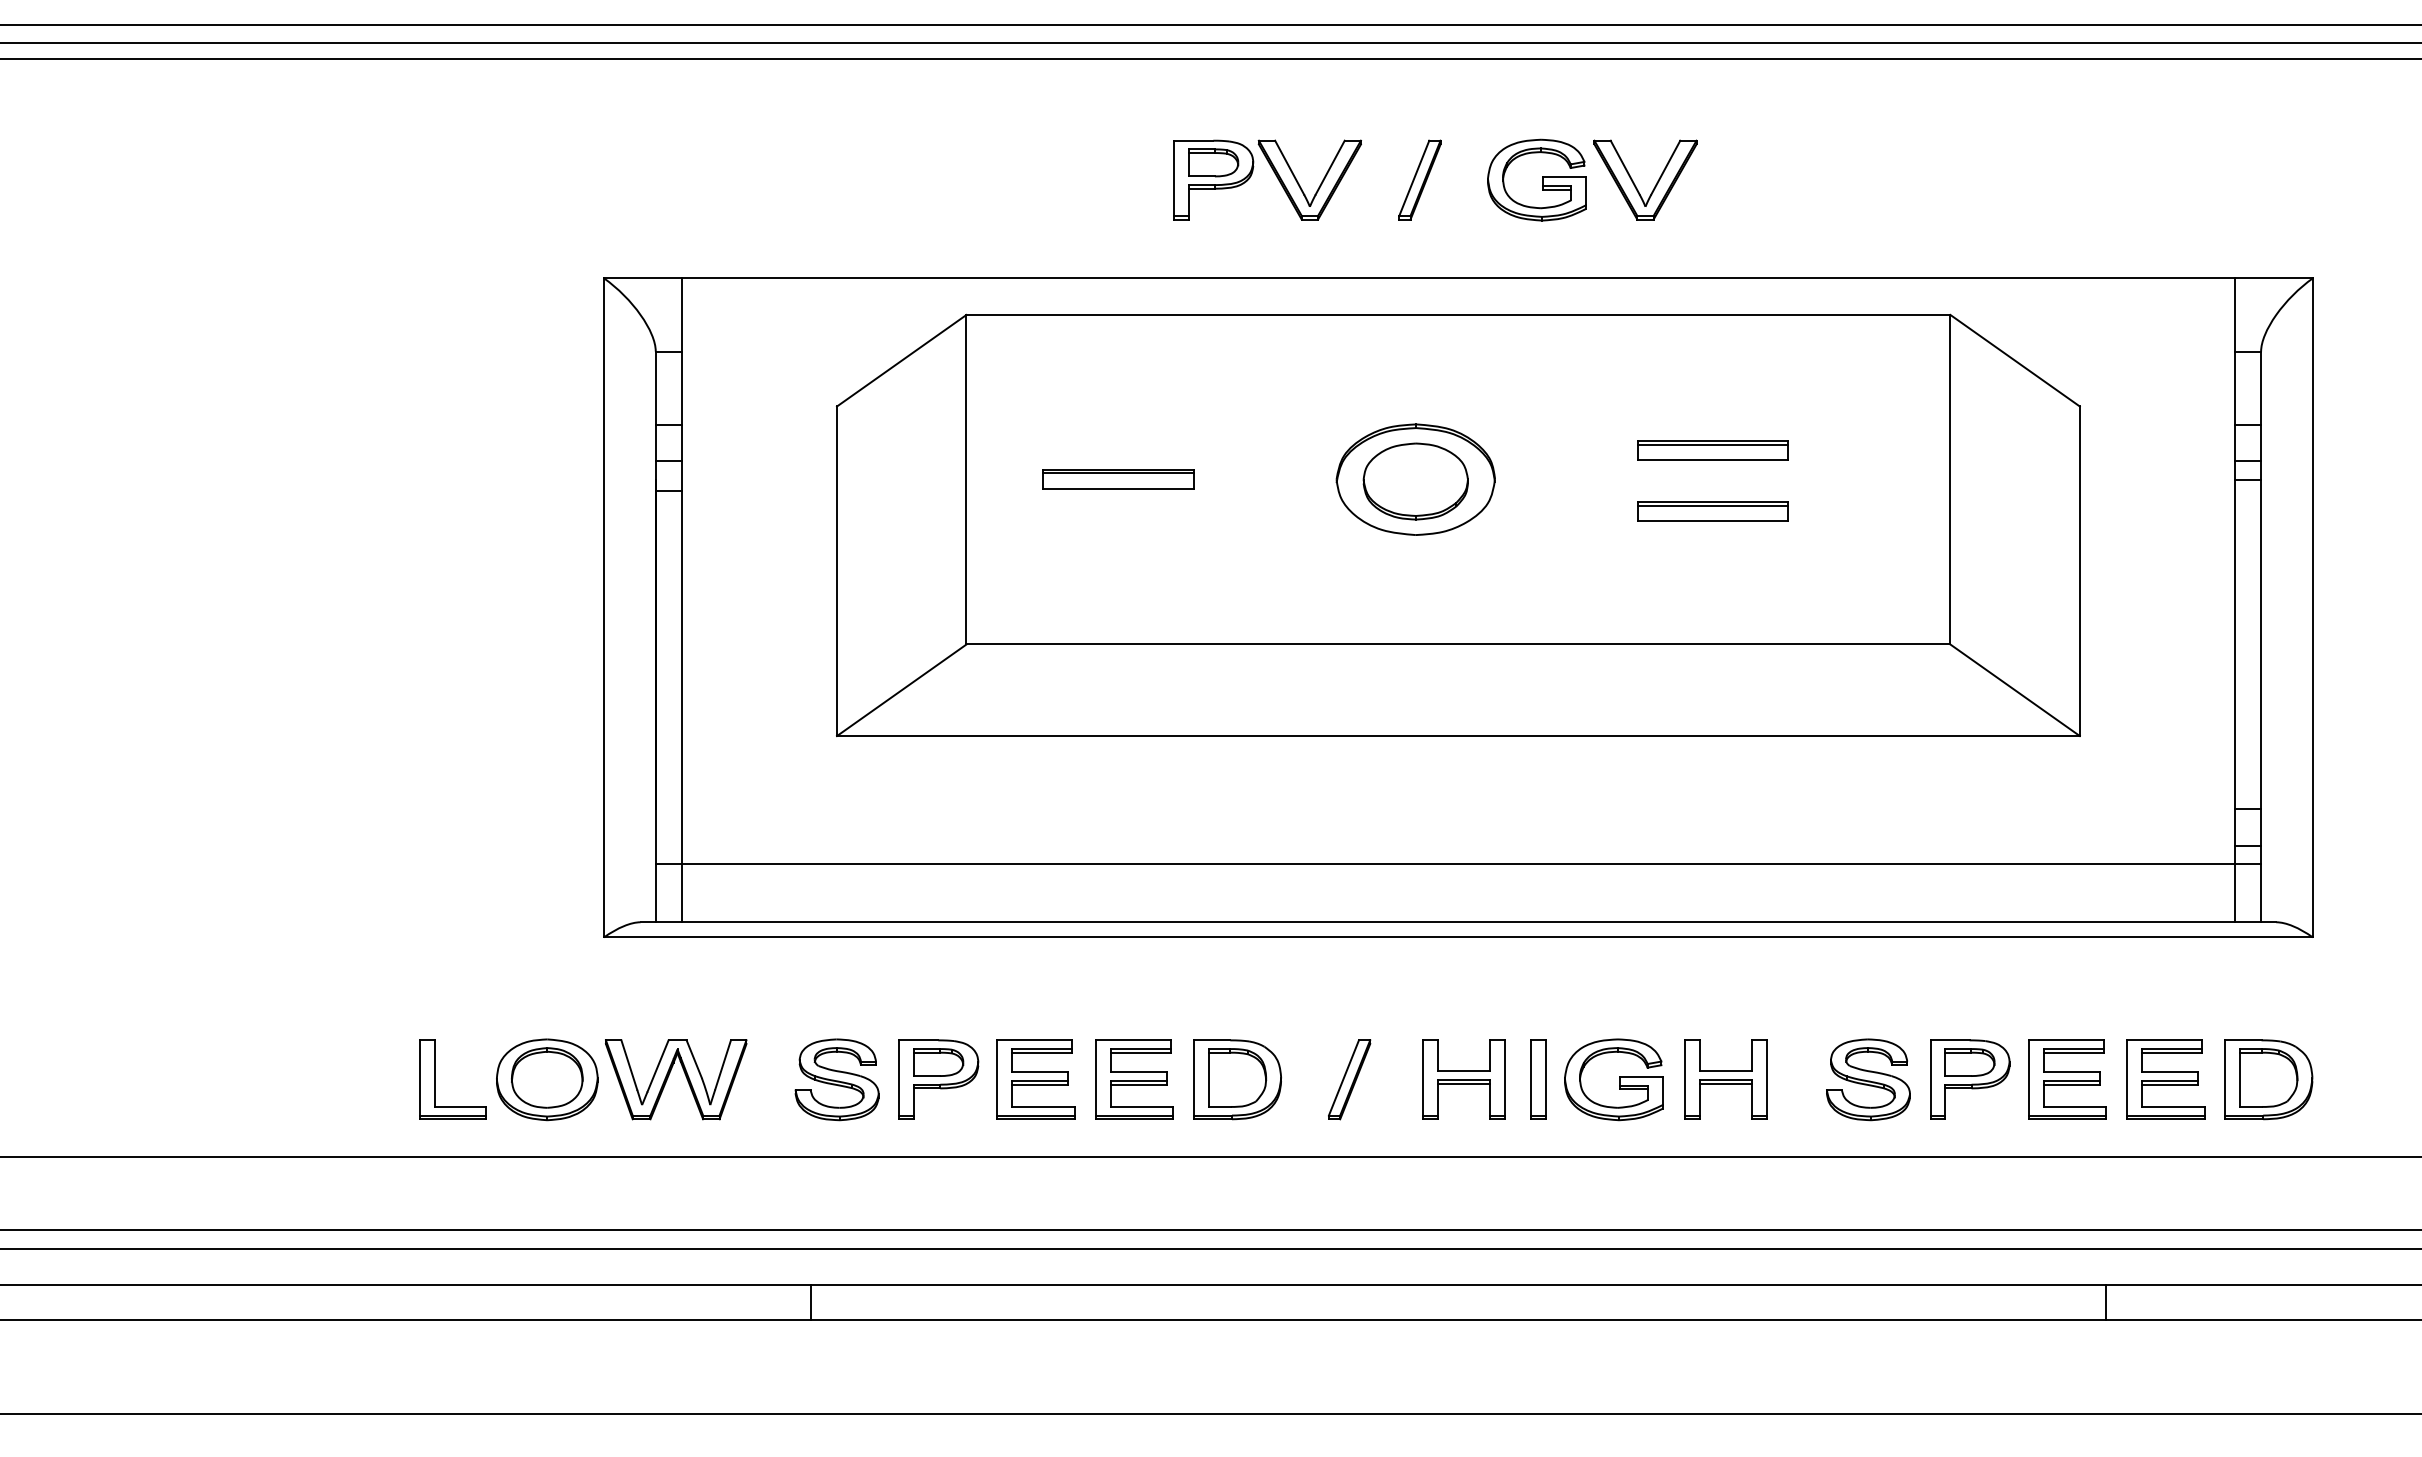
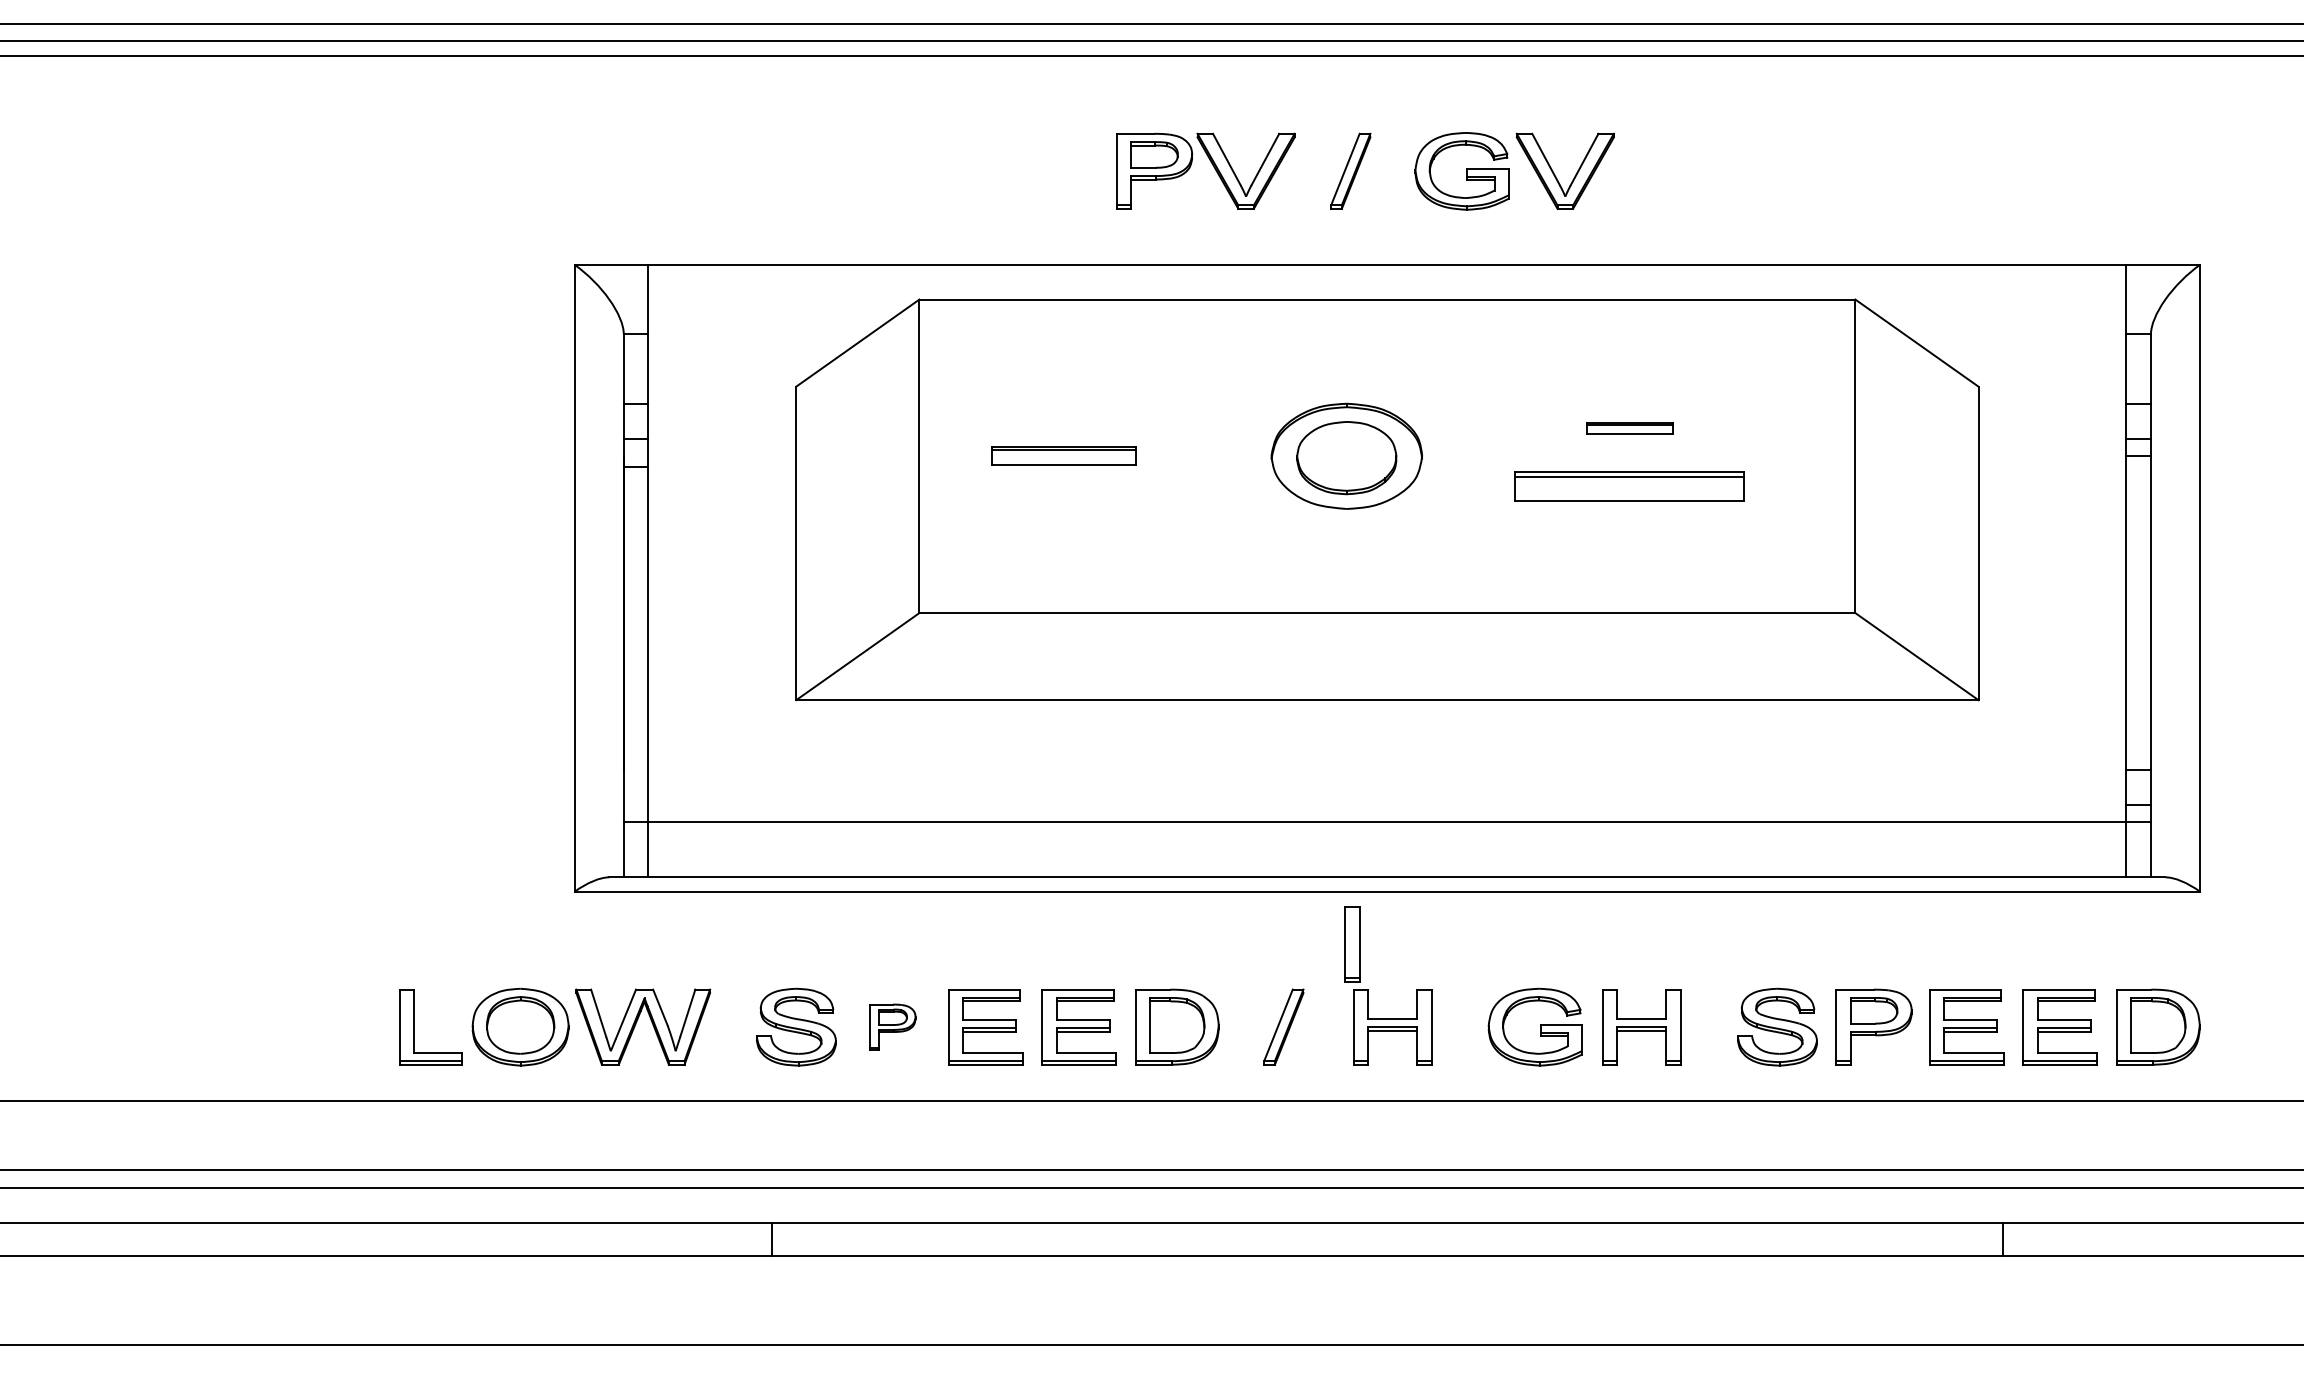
part: (1712, 450) -> (1629, 428), size x0.6
part: (1712, 511) -> (1629, 486), size x1.6
part: (938, 1079) -> (892, 1026), size x0.6
part: (1538, 1080) -> (1352, 944), moved

